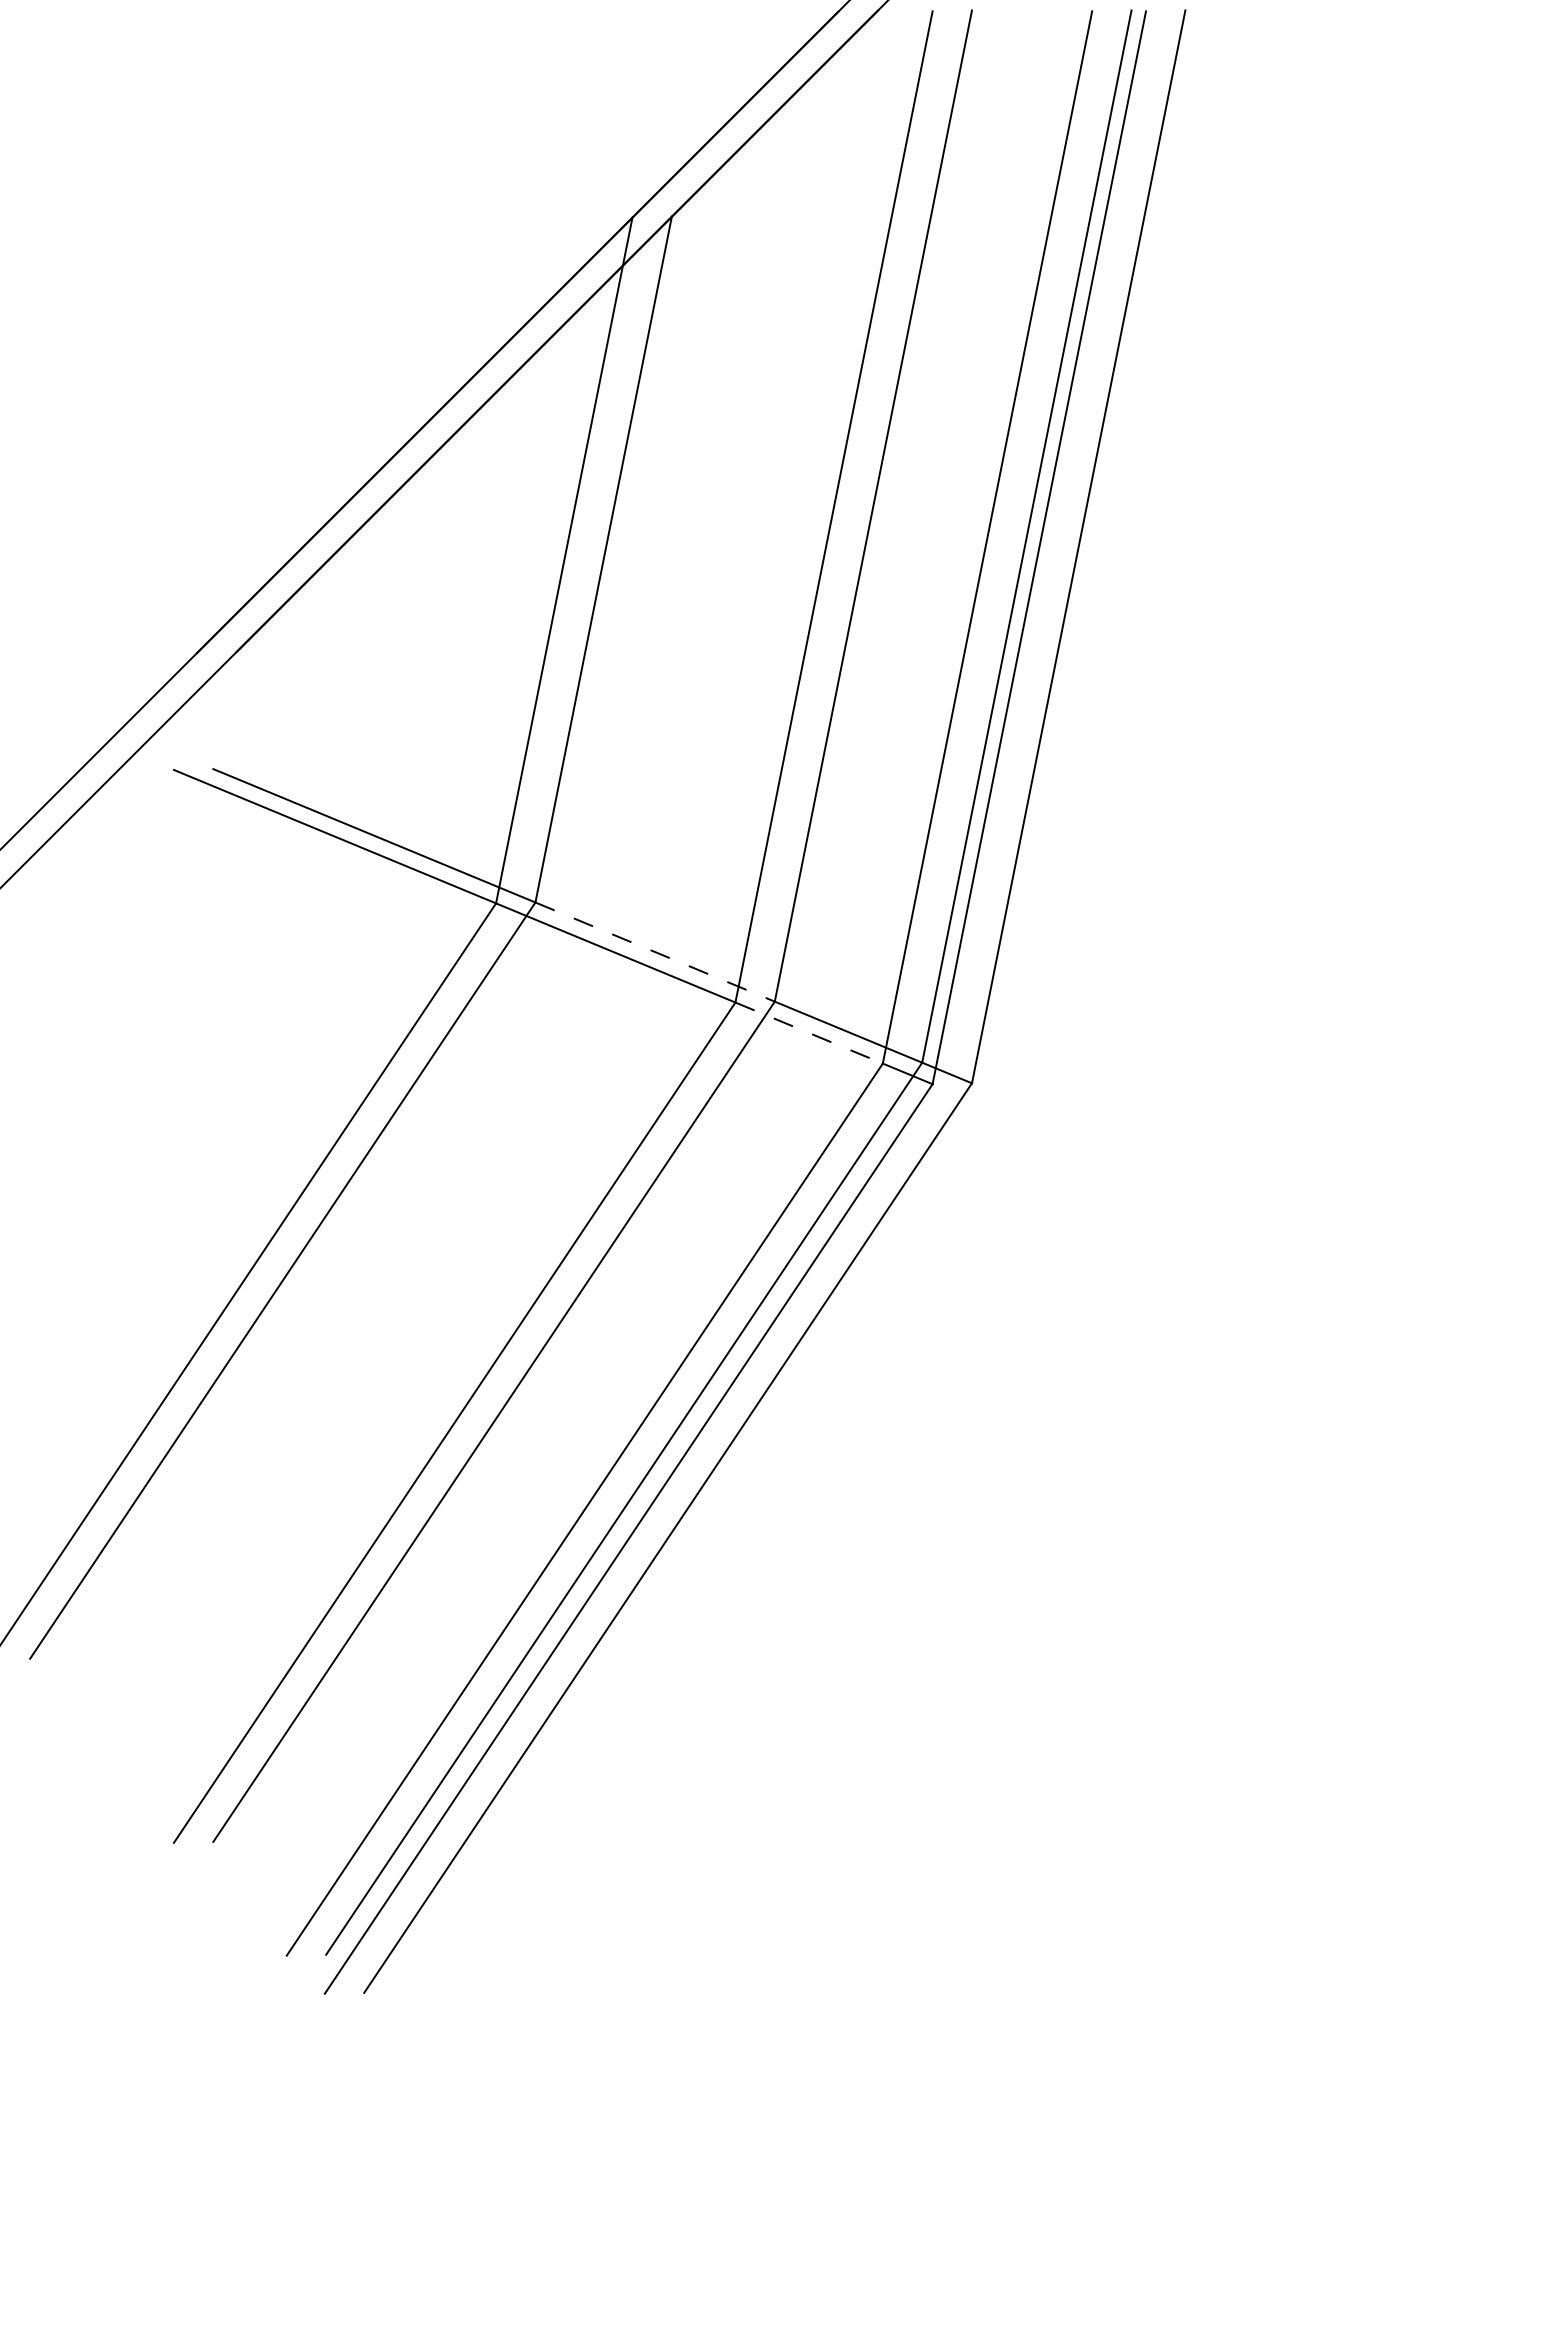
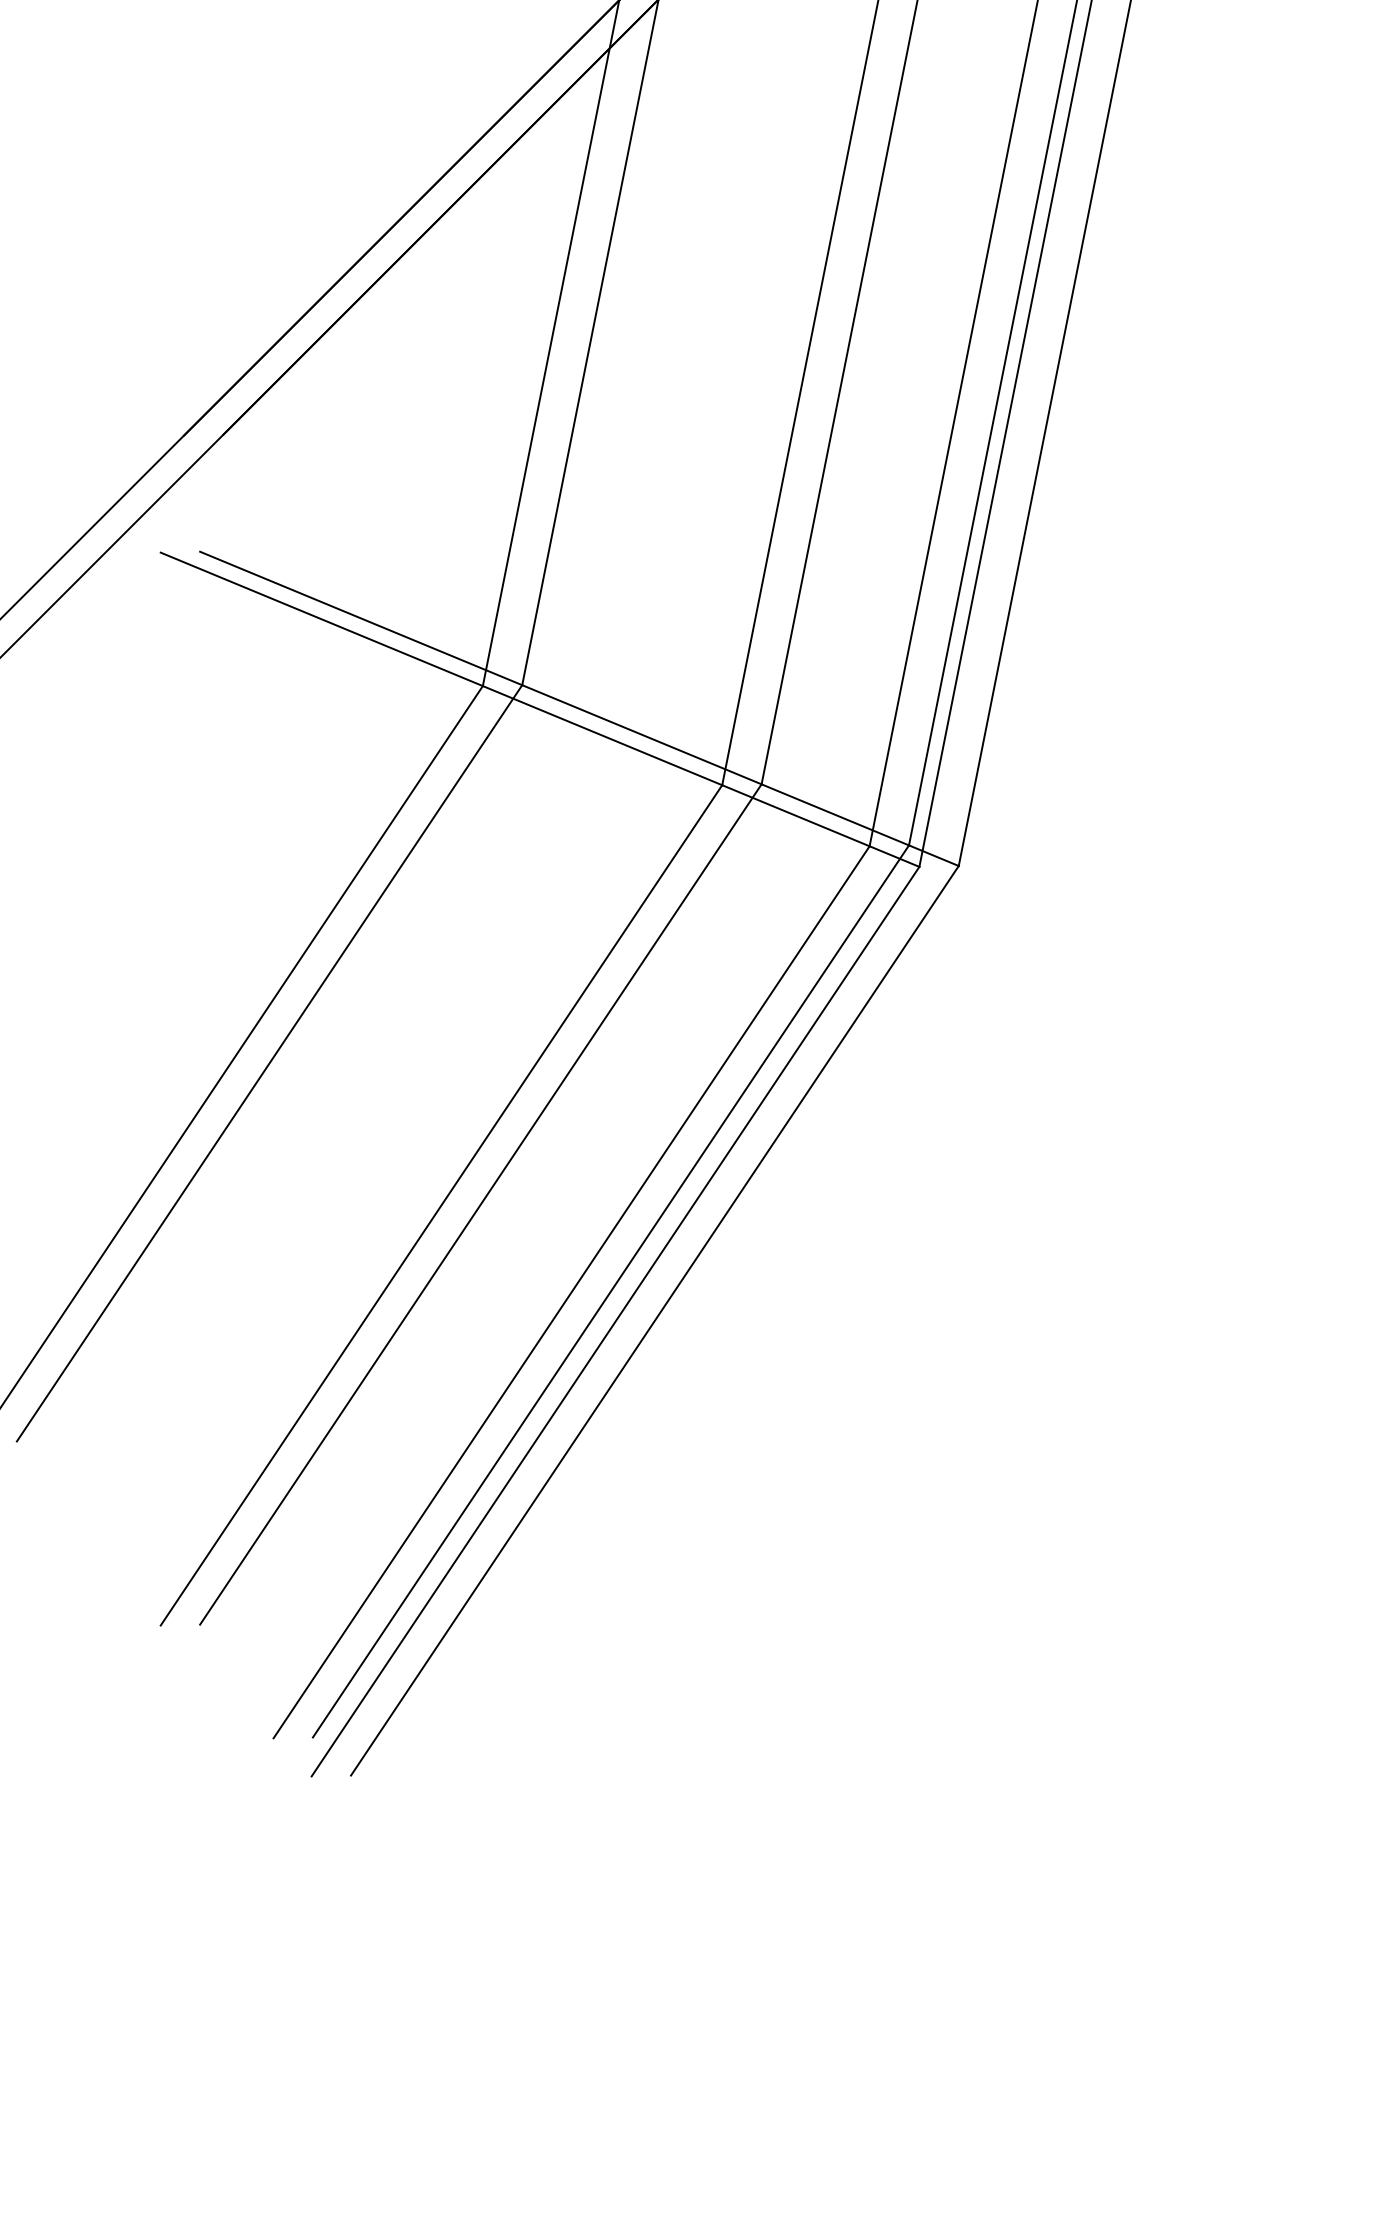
line: (655, 952) -> (642, 735), dashed -> solid
line: (809, 1033) -> (796, 816), dashed -> solid

